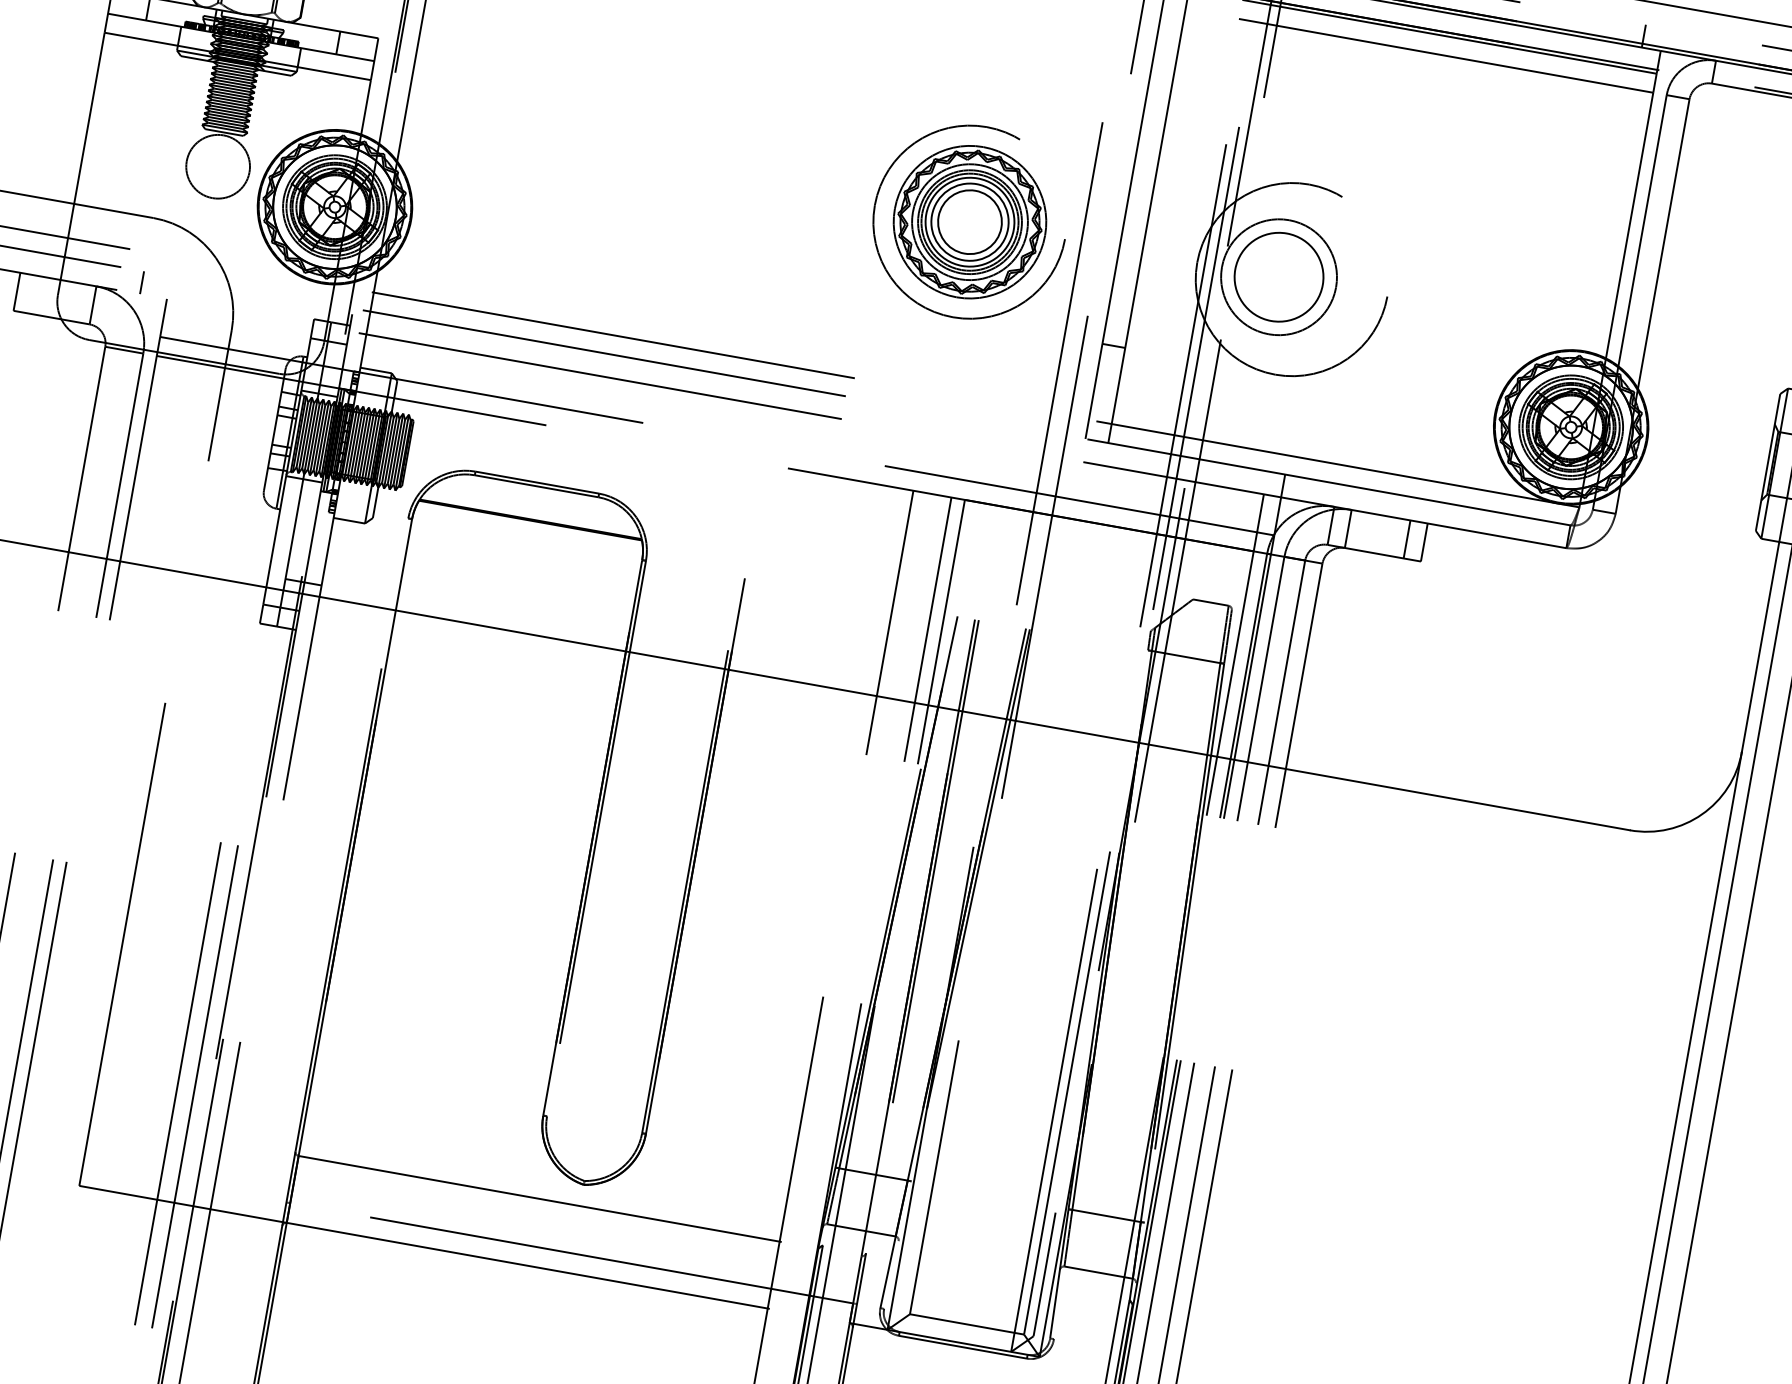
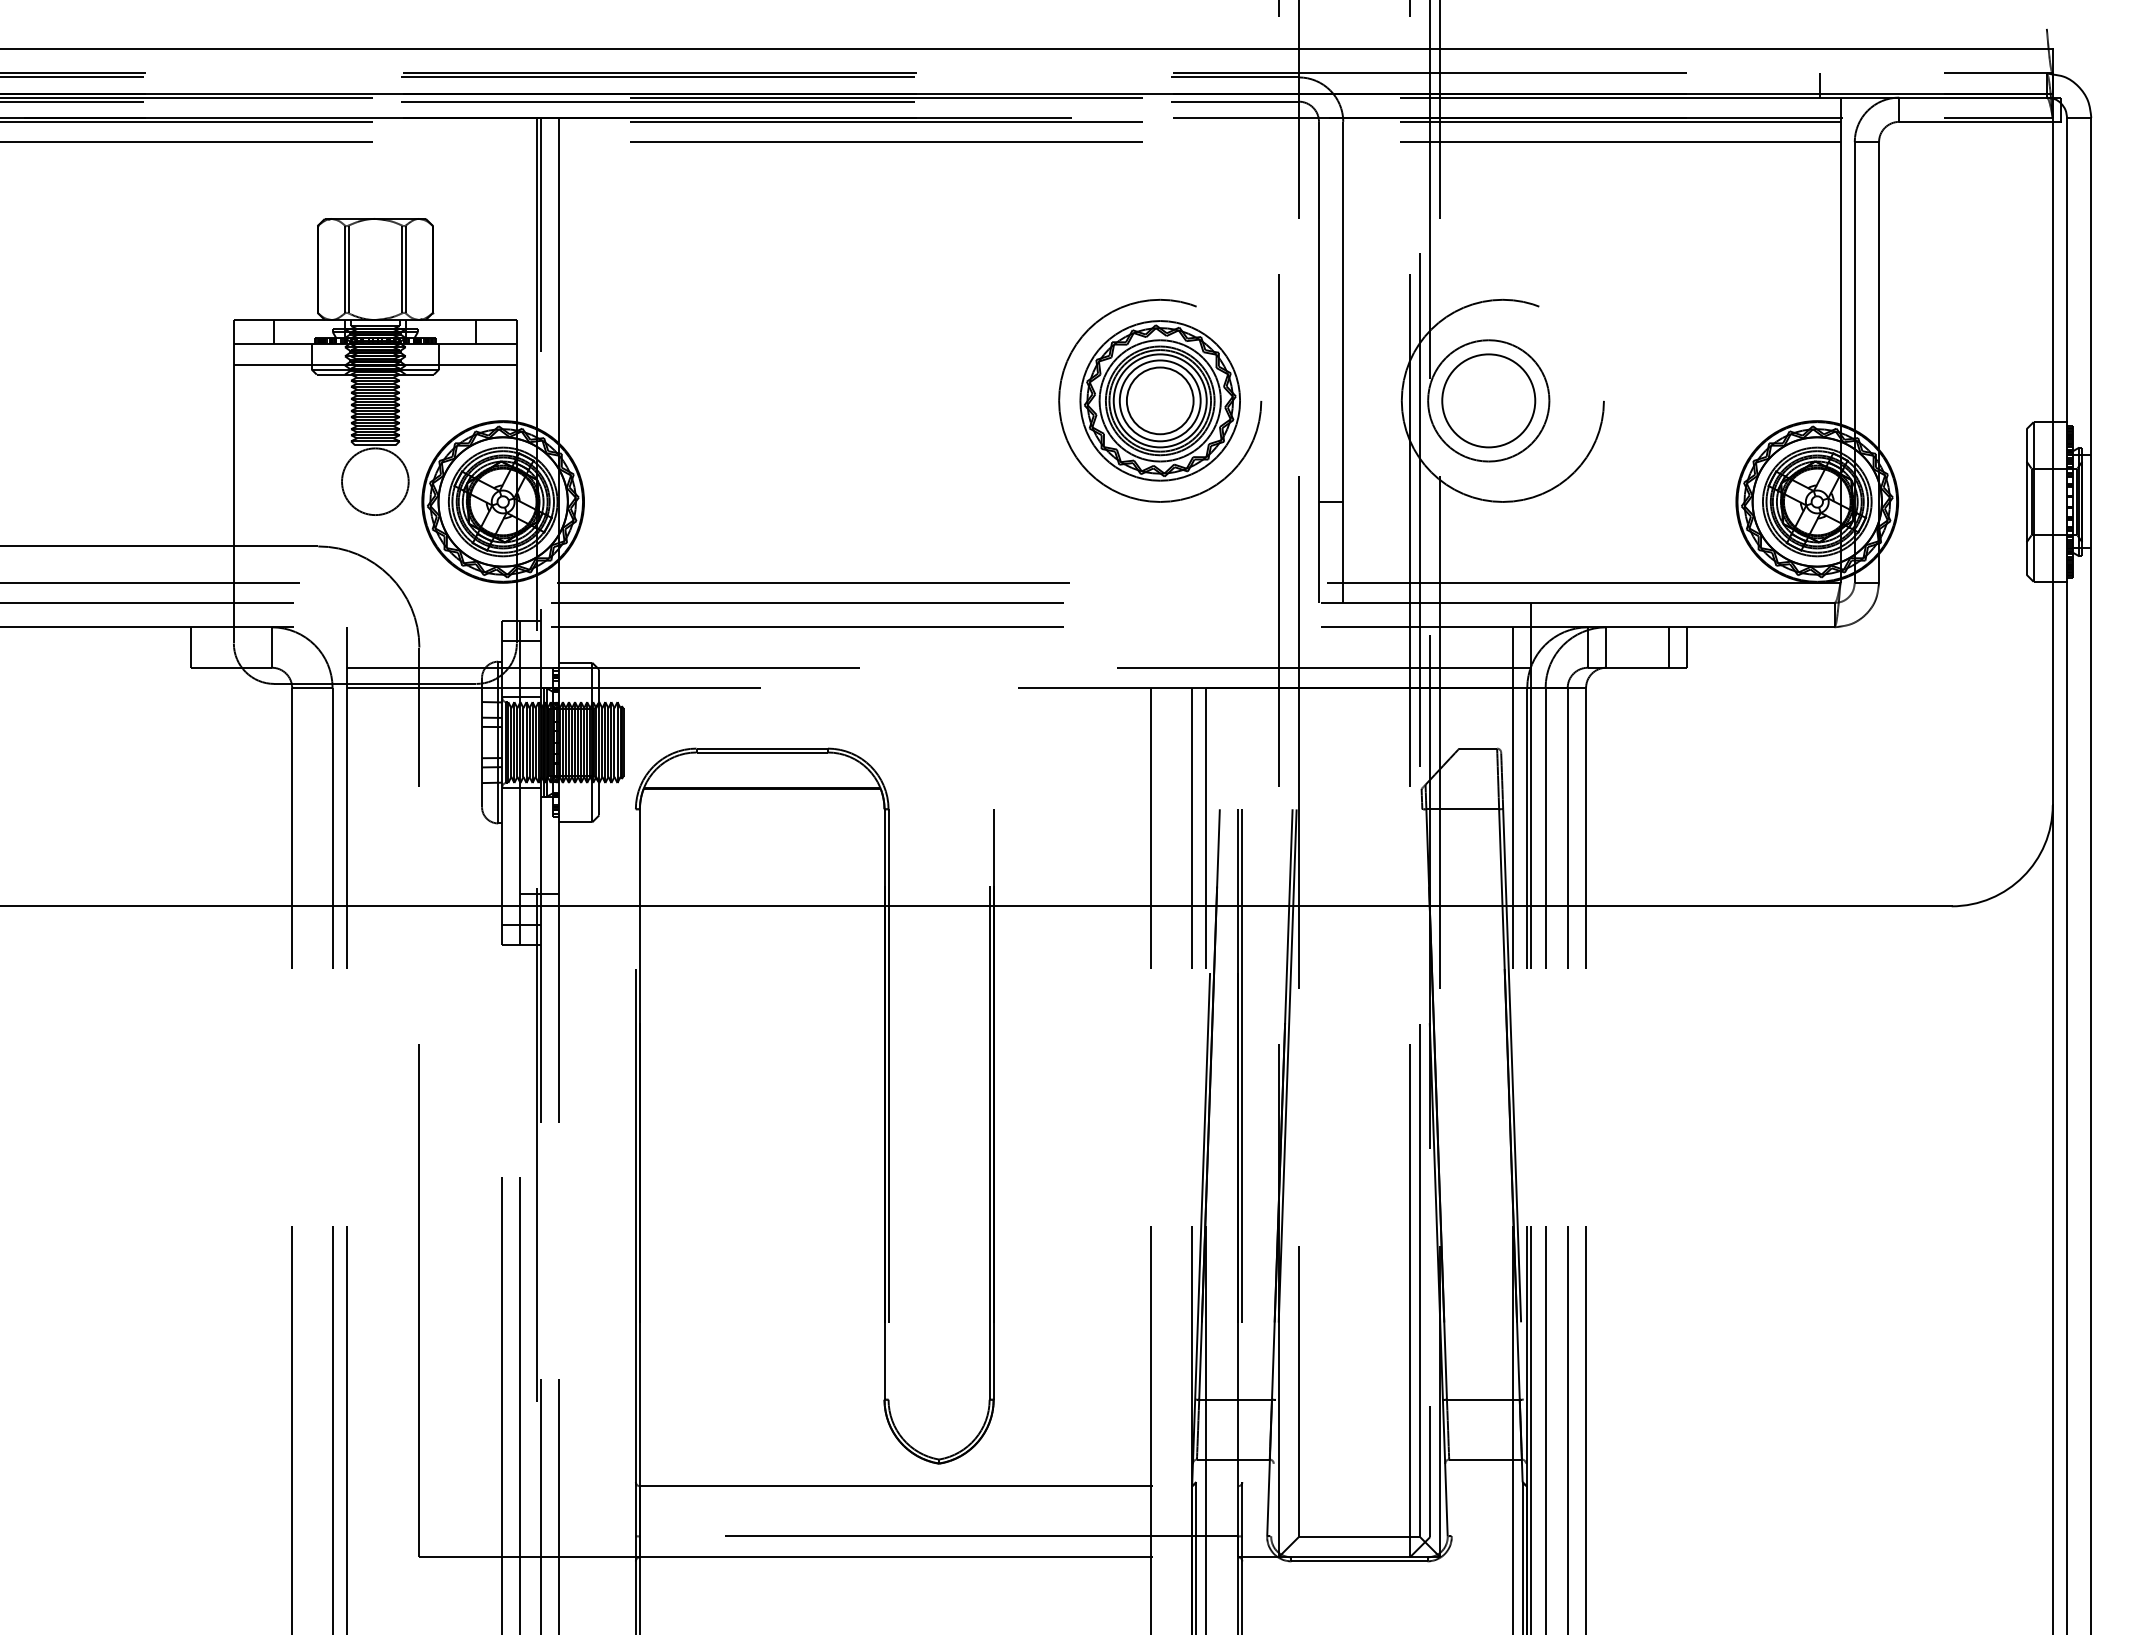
line: (142, 283) -> (318, 615), removed

